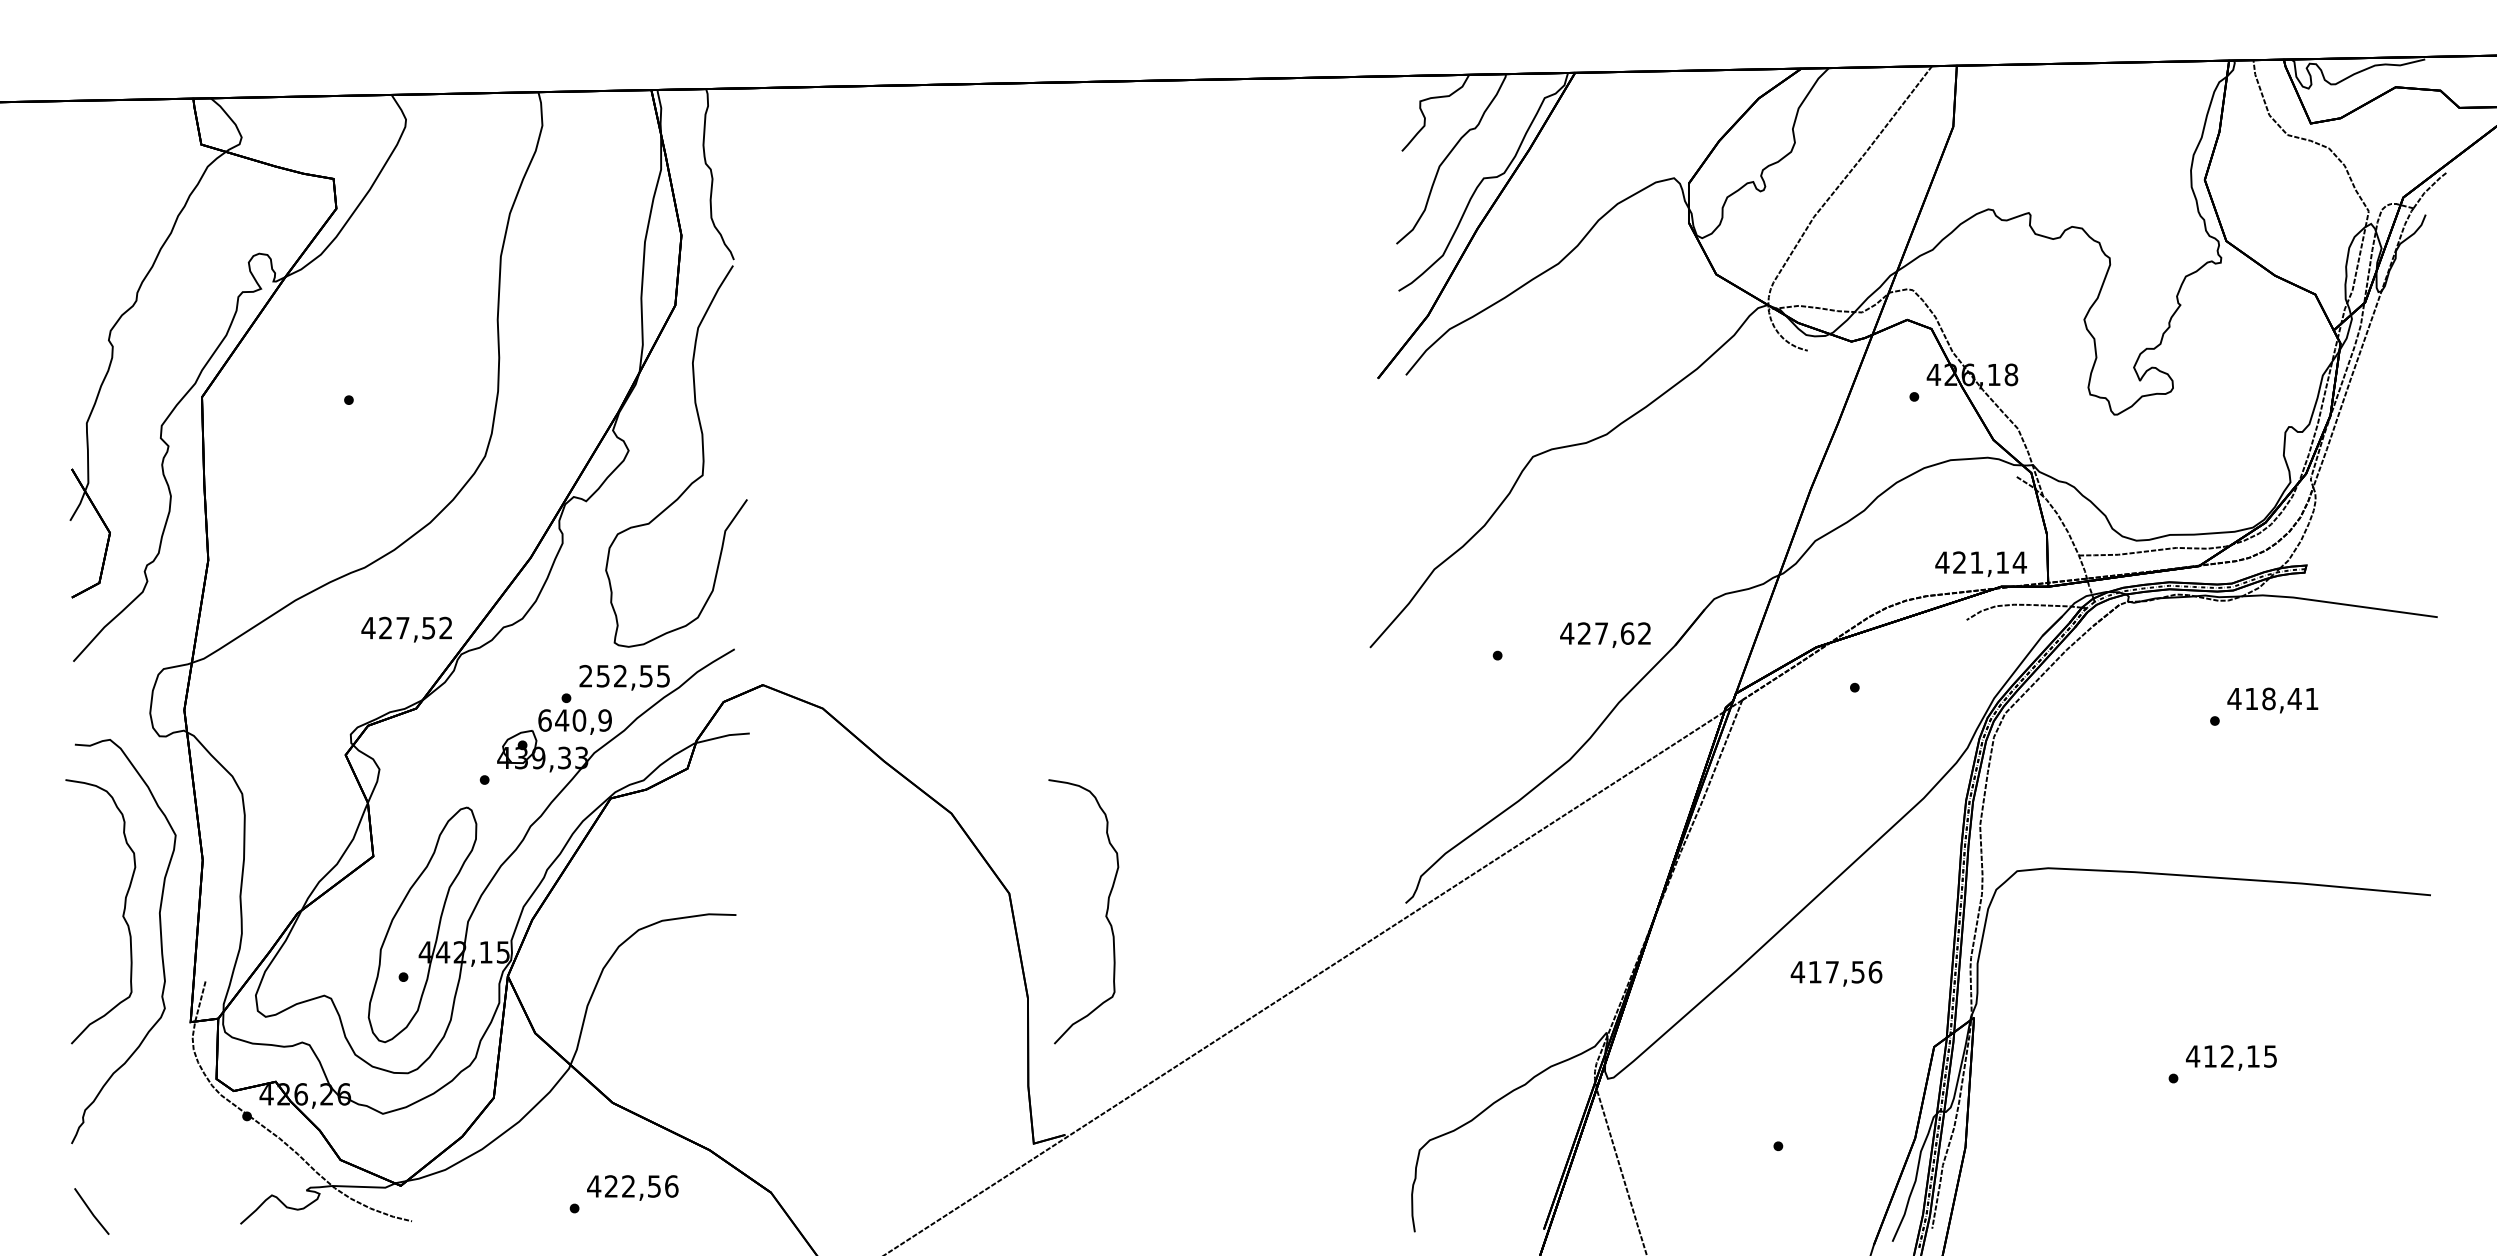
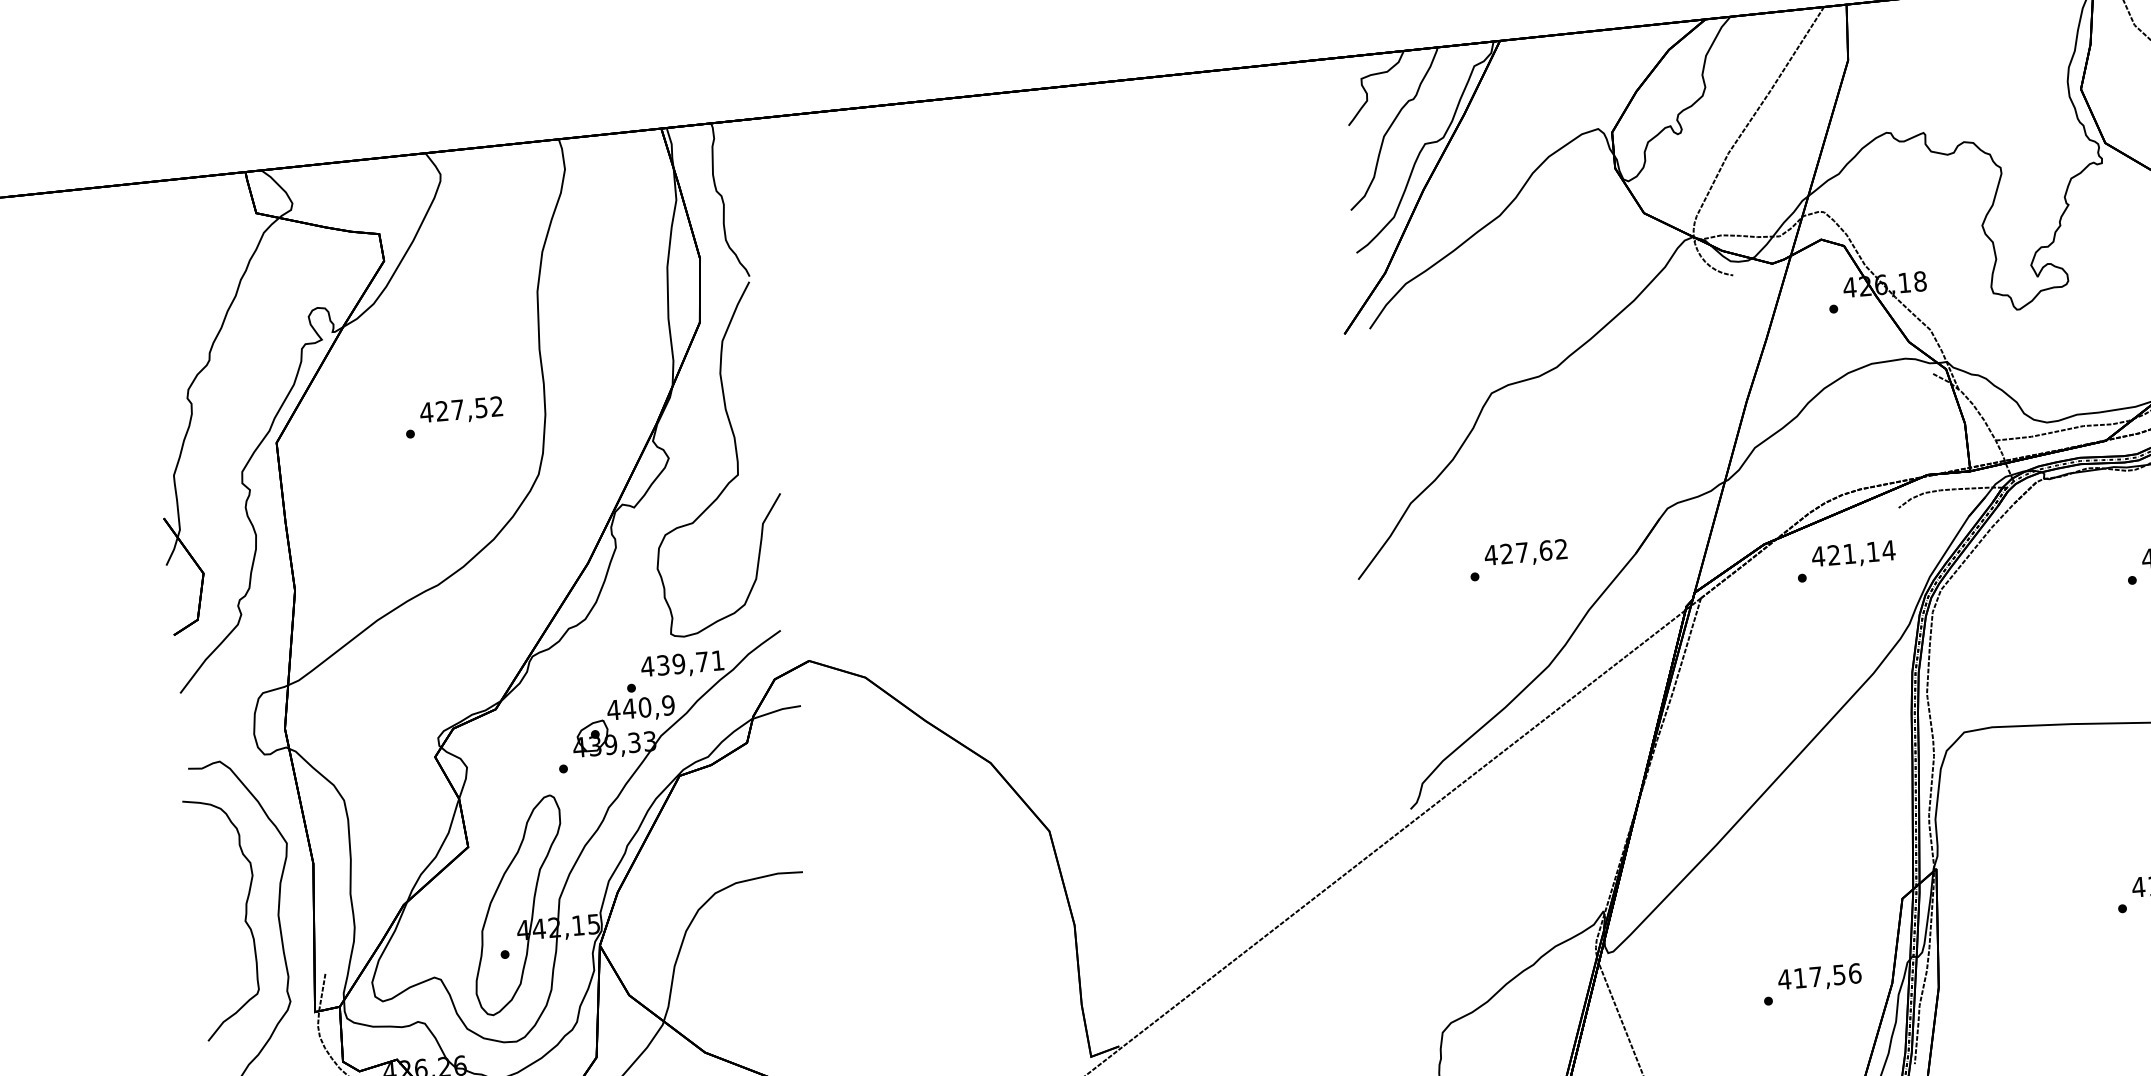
text: (1980, 564) -> (1853, 555), moved
text: (406, 629) -> (461, 410), moved
text: (1605, 634) -> (1525, 553), moved
text: (623, 675) -> (681, 663), 252,55 -> 439,71
text: (544, 720) -> (613, 710), 640,9 -> 440,9
curve: (1105, 913) -> (1138, 841), removed
text: (1836, 973) -> (1819, 977), moved

